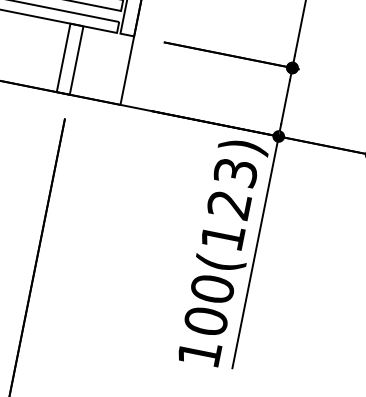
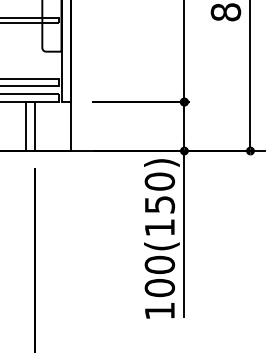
text: (232, 187) -> (159, 192), 100(123) -> 100(150)

